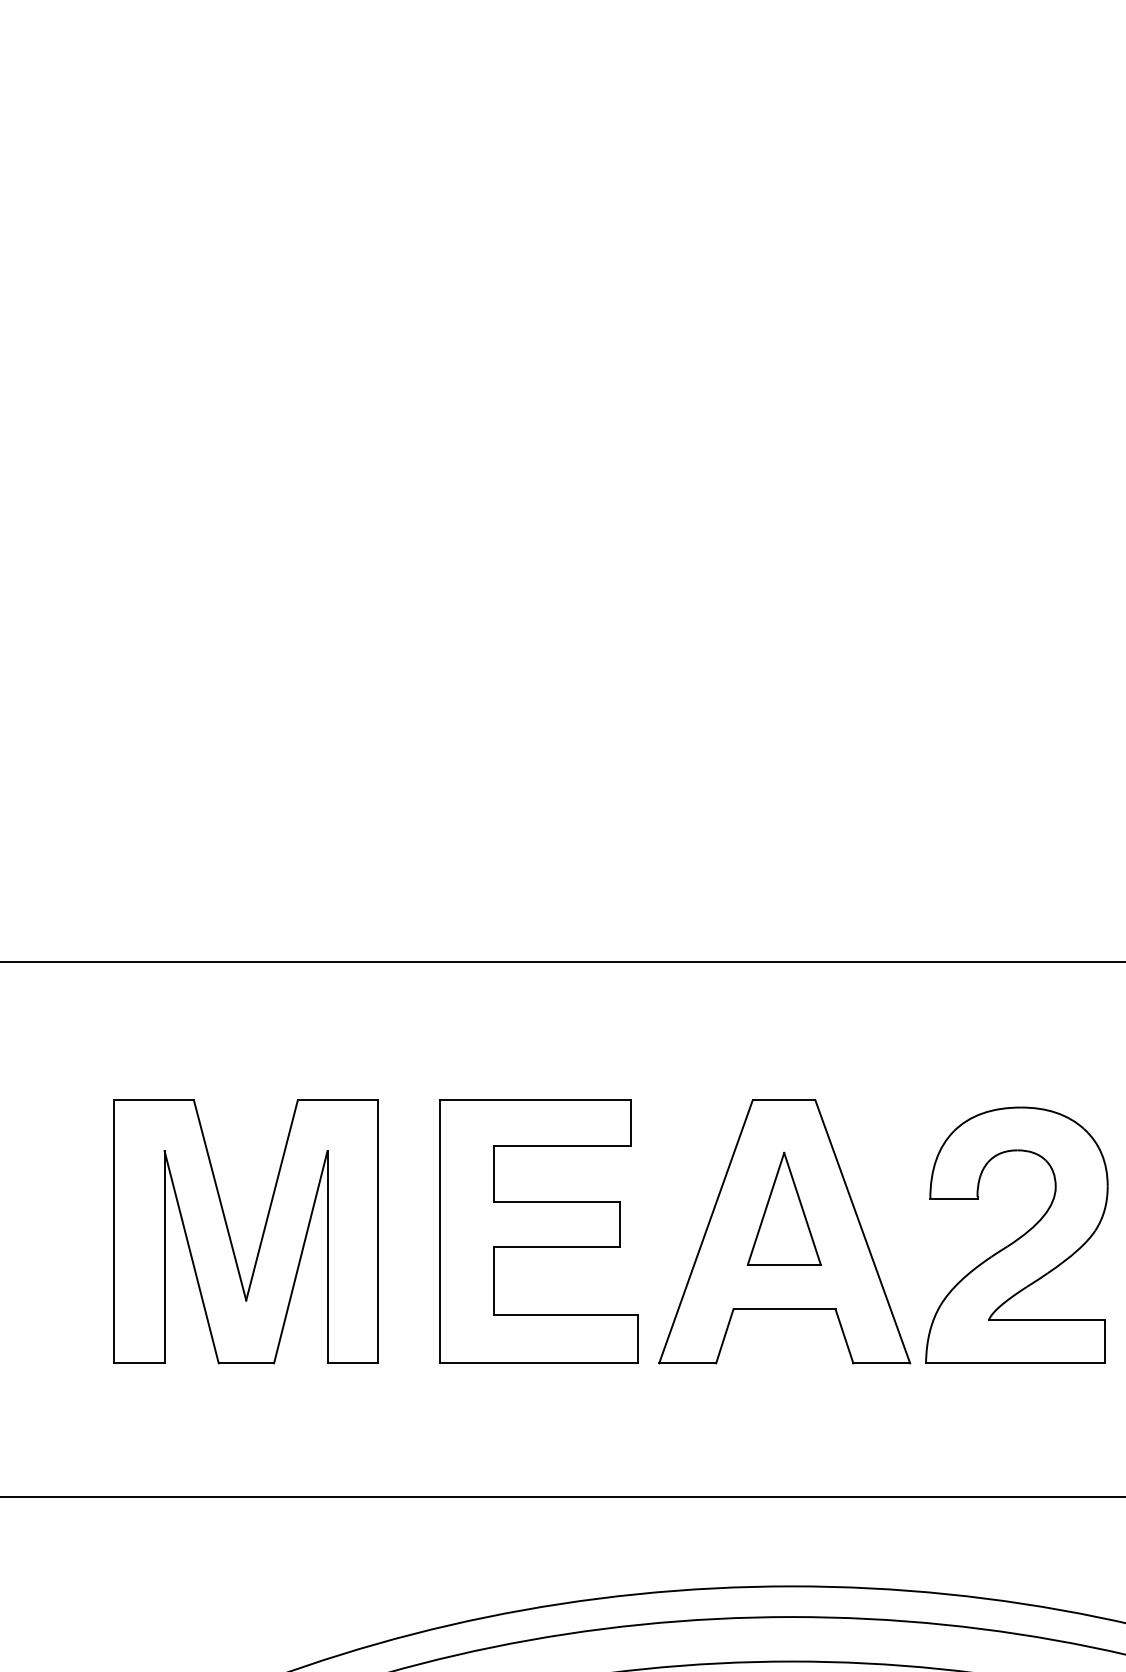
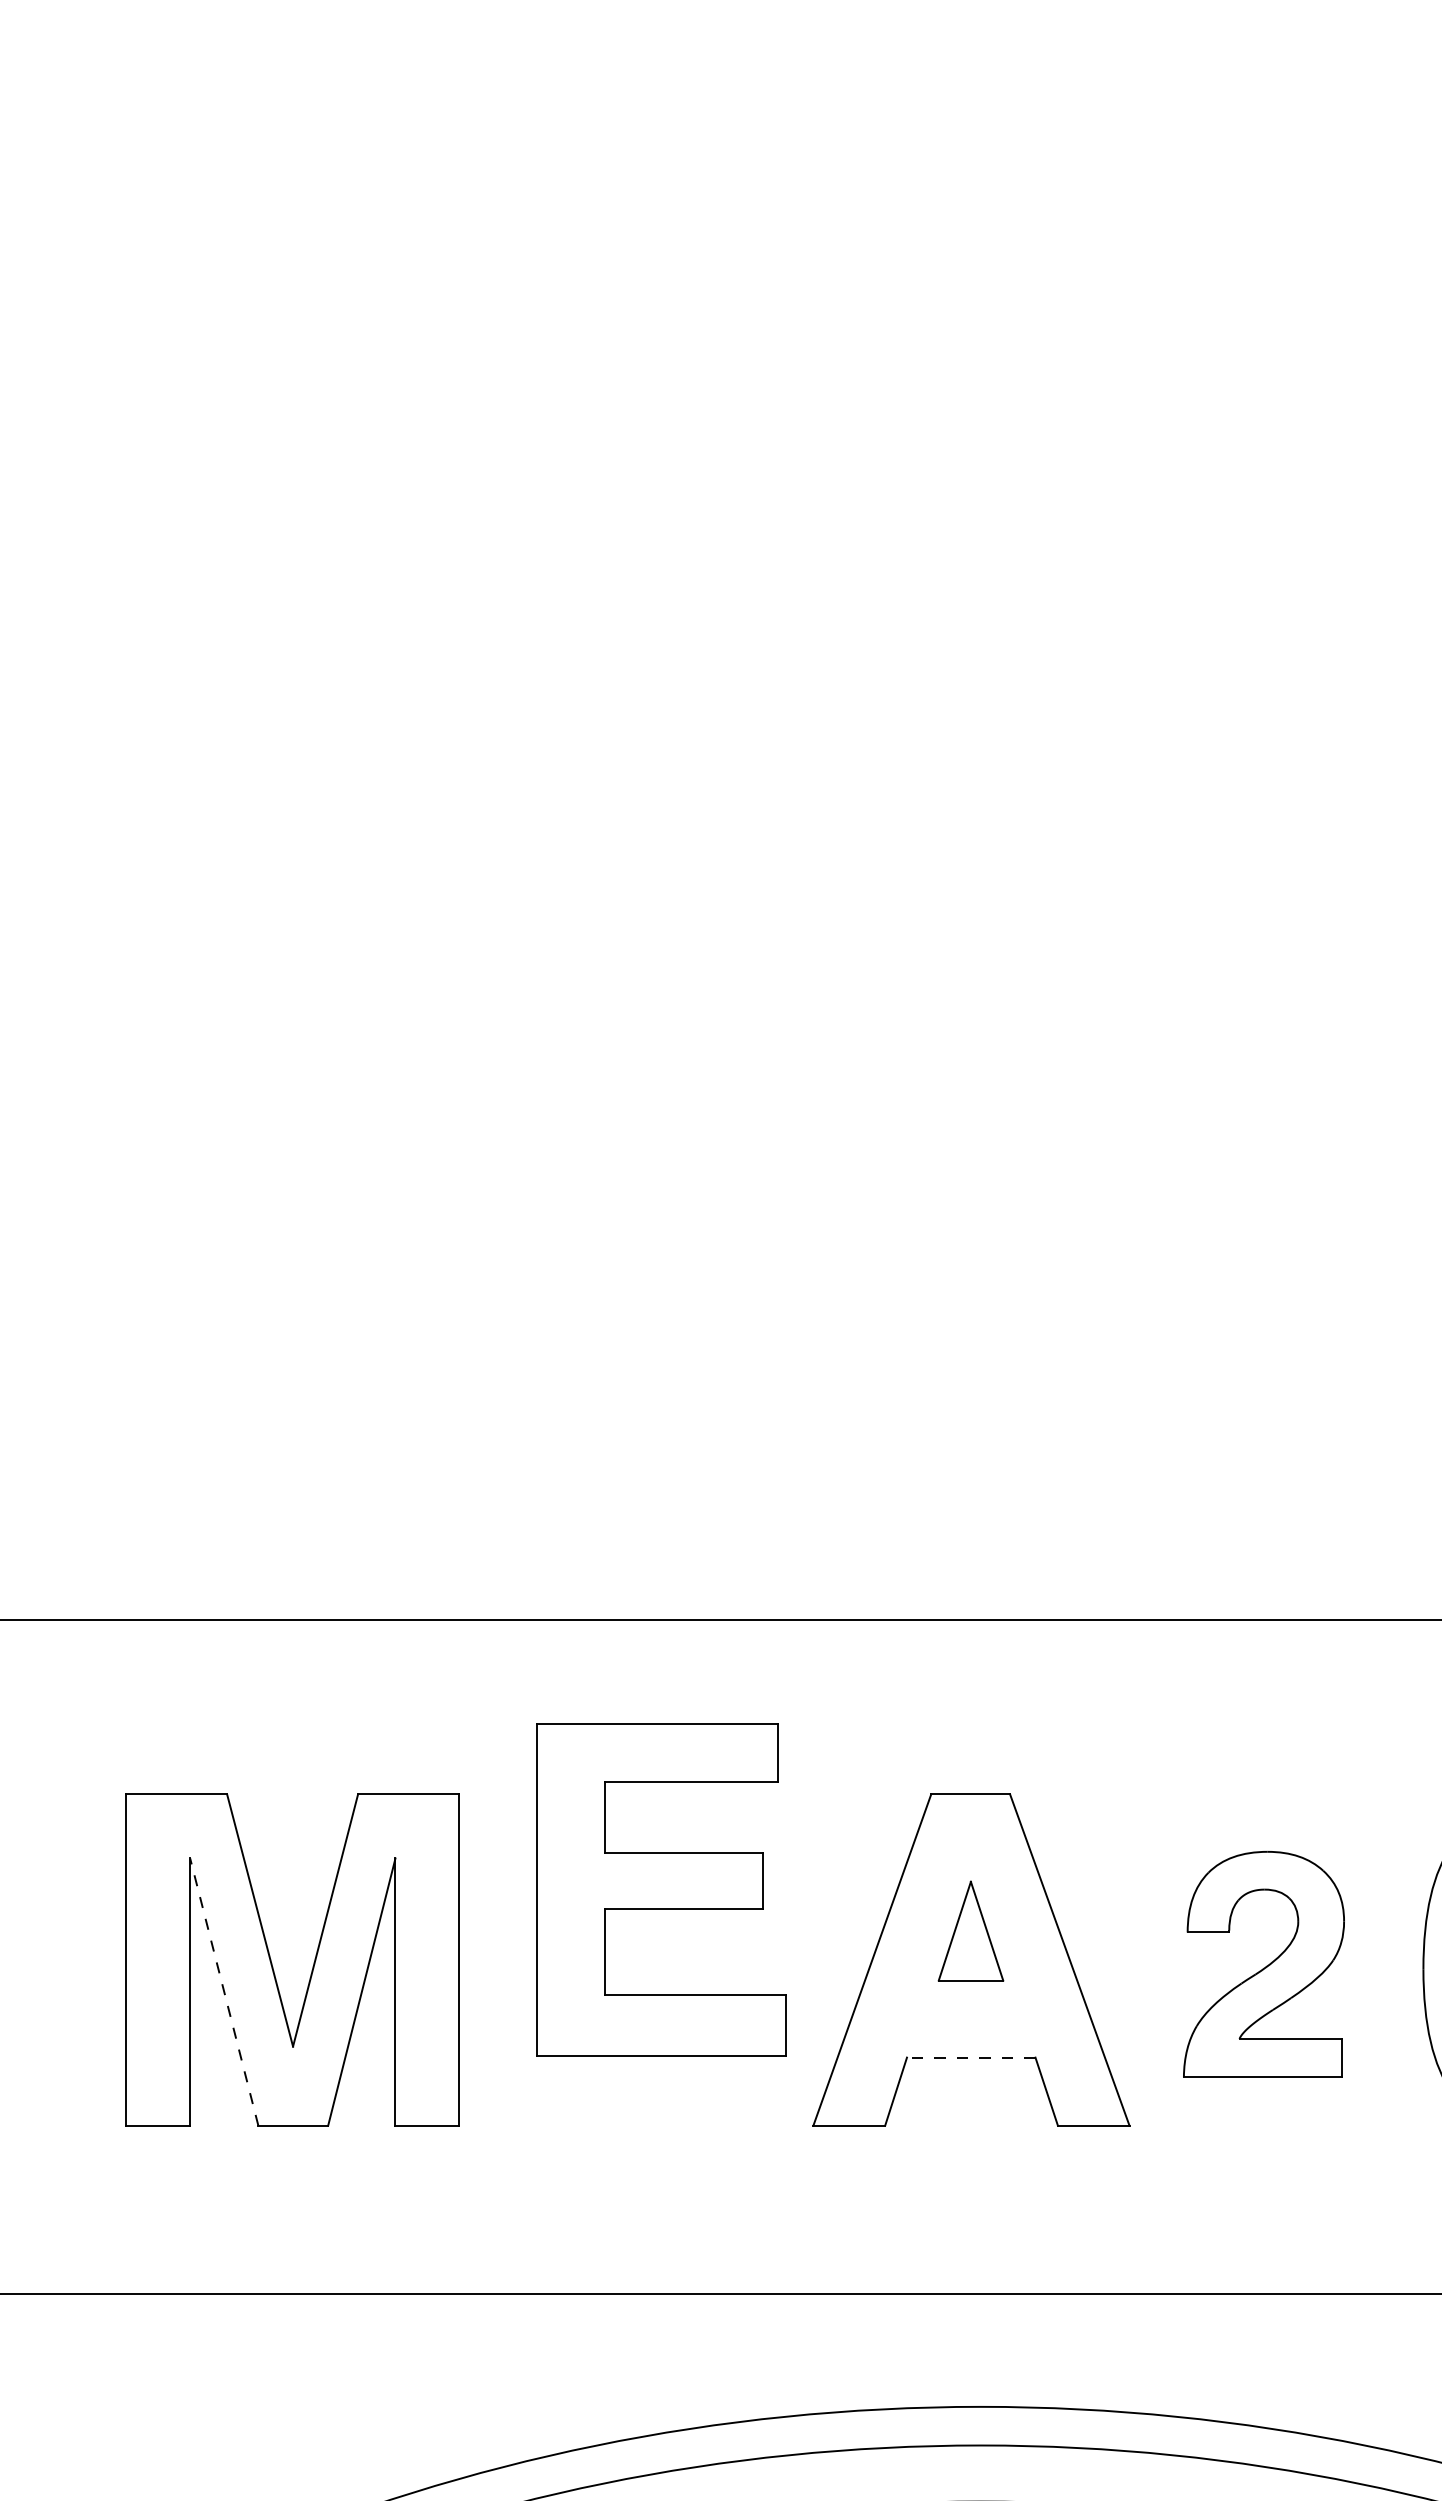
part: (783, 1208) -> (970, 1930), size x0.7
part: (538, 1231) -> (661, 1889), moved
part: (1016, 1235) -> (1263, 1964), size x0.7
line: (191, 1257) -> (224, 1992), solid -> dashed
line: (783, 1309) -> (970, 2057), solid -> dashed

